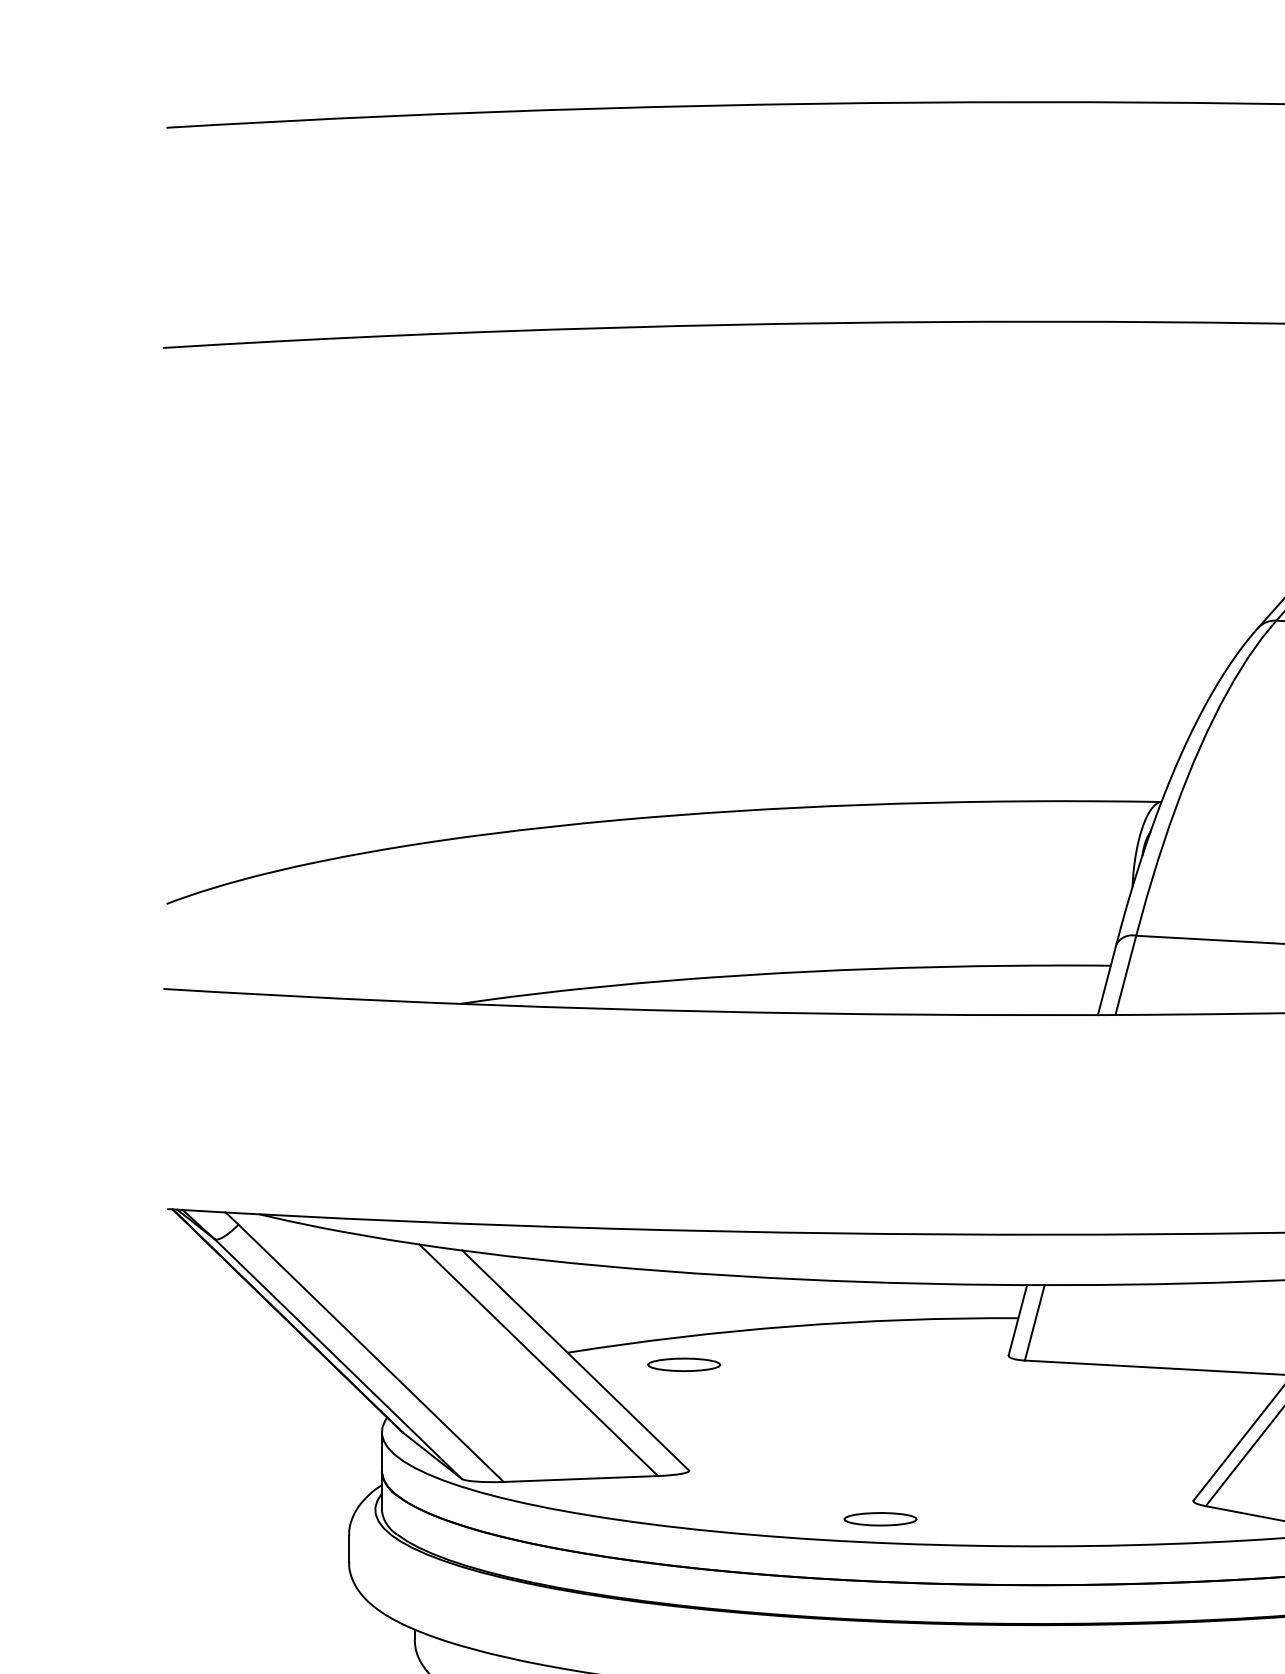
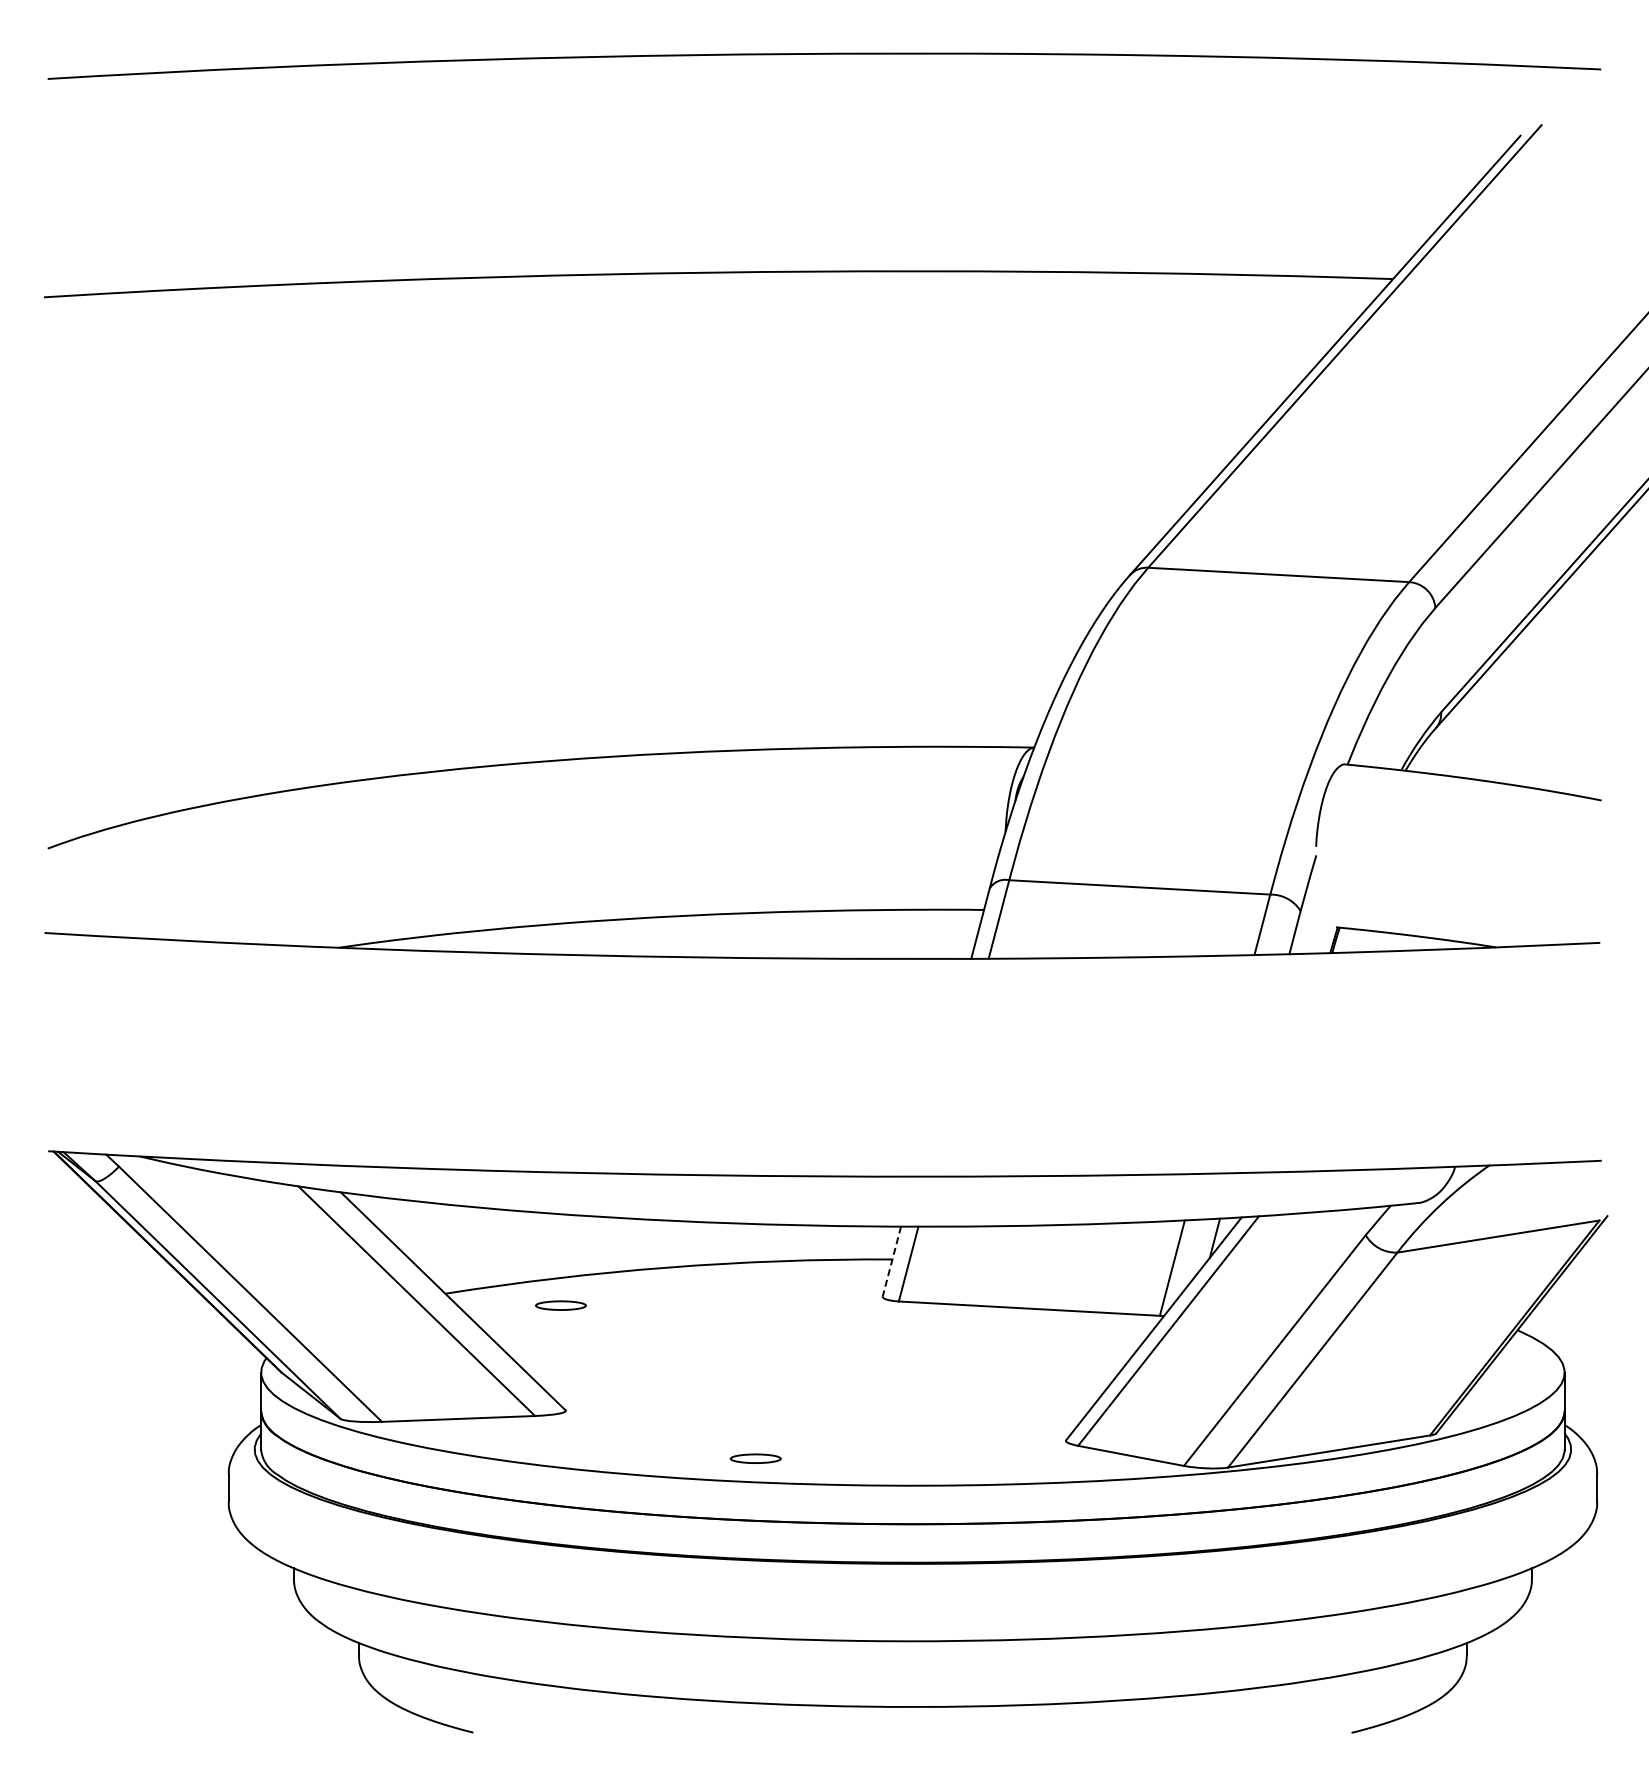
line: (1017, 1320) -> (891, 1261), solid -> dashed
part: (683, 1364) -> (560, 1305), size x0.7
part: (880, 1518) -> (755, 1458), size x0.7

